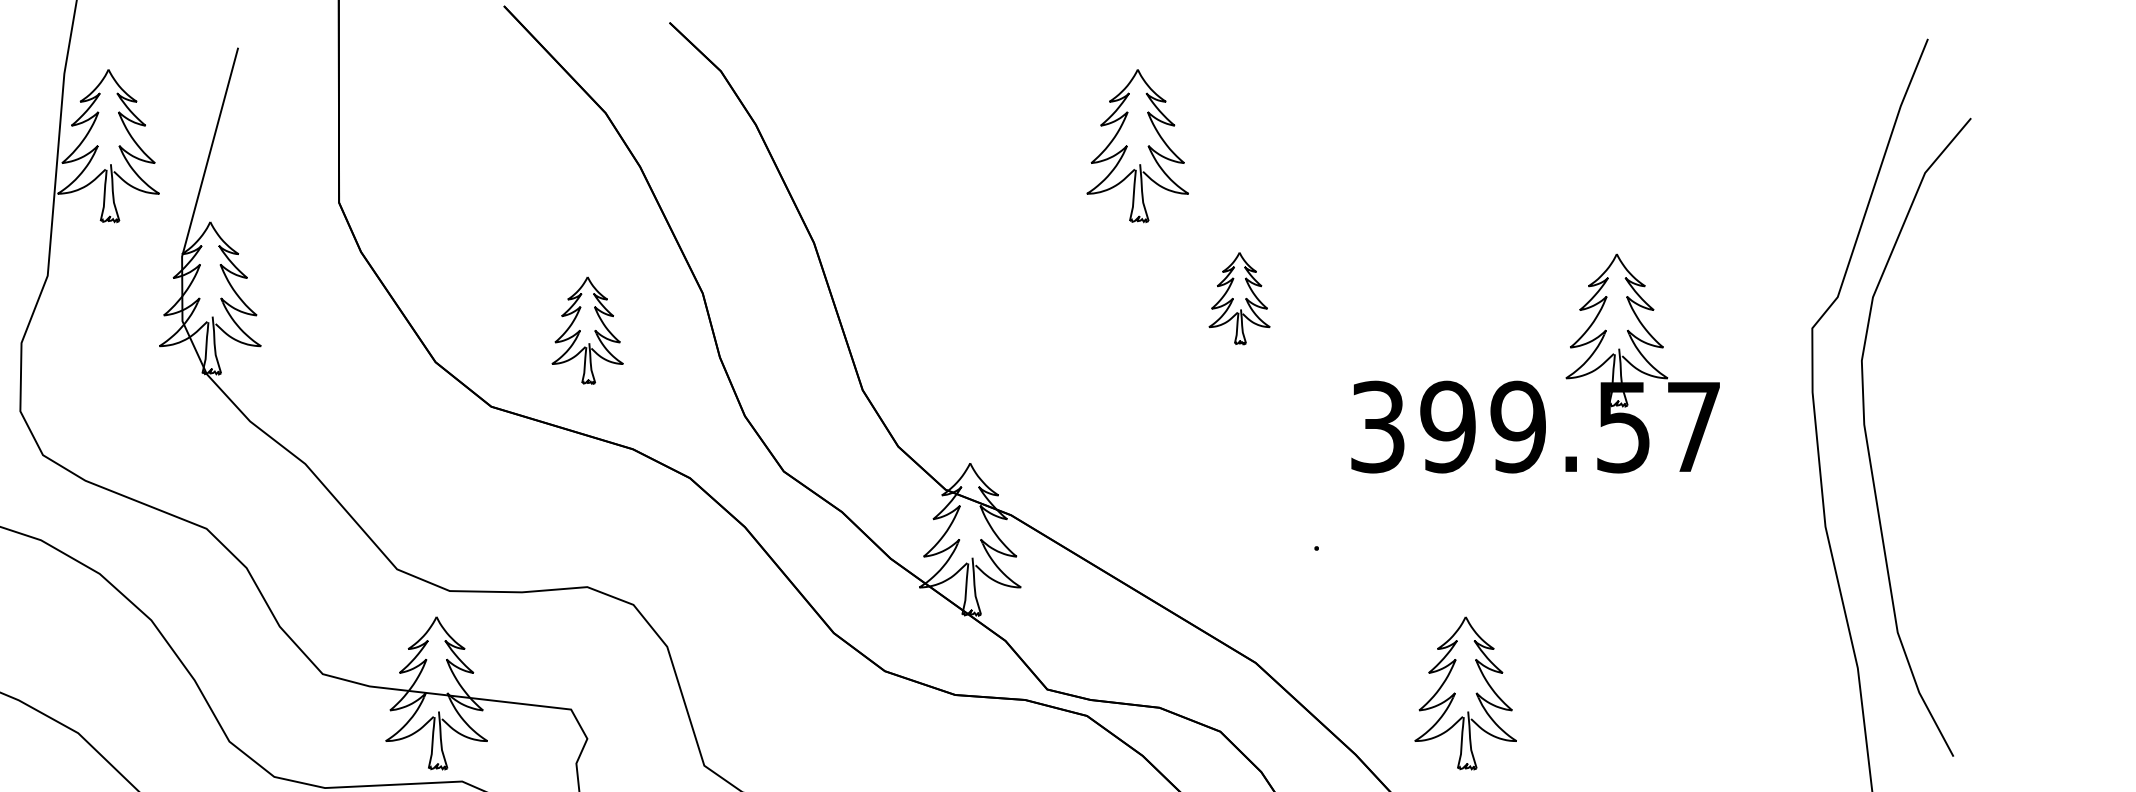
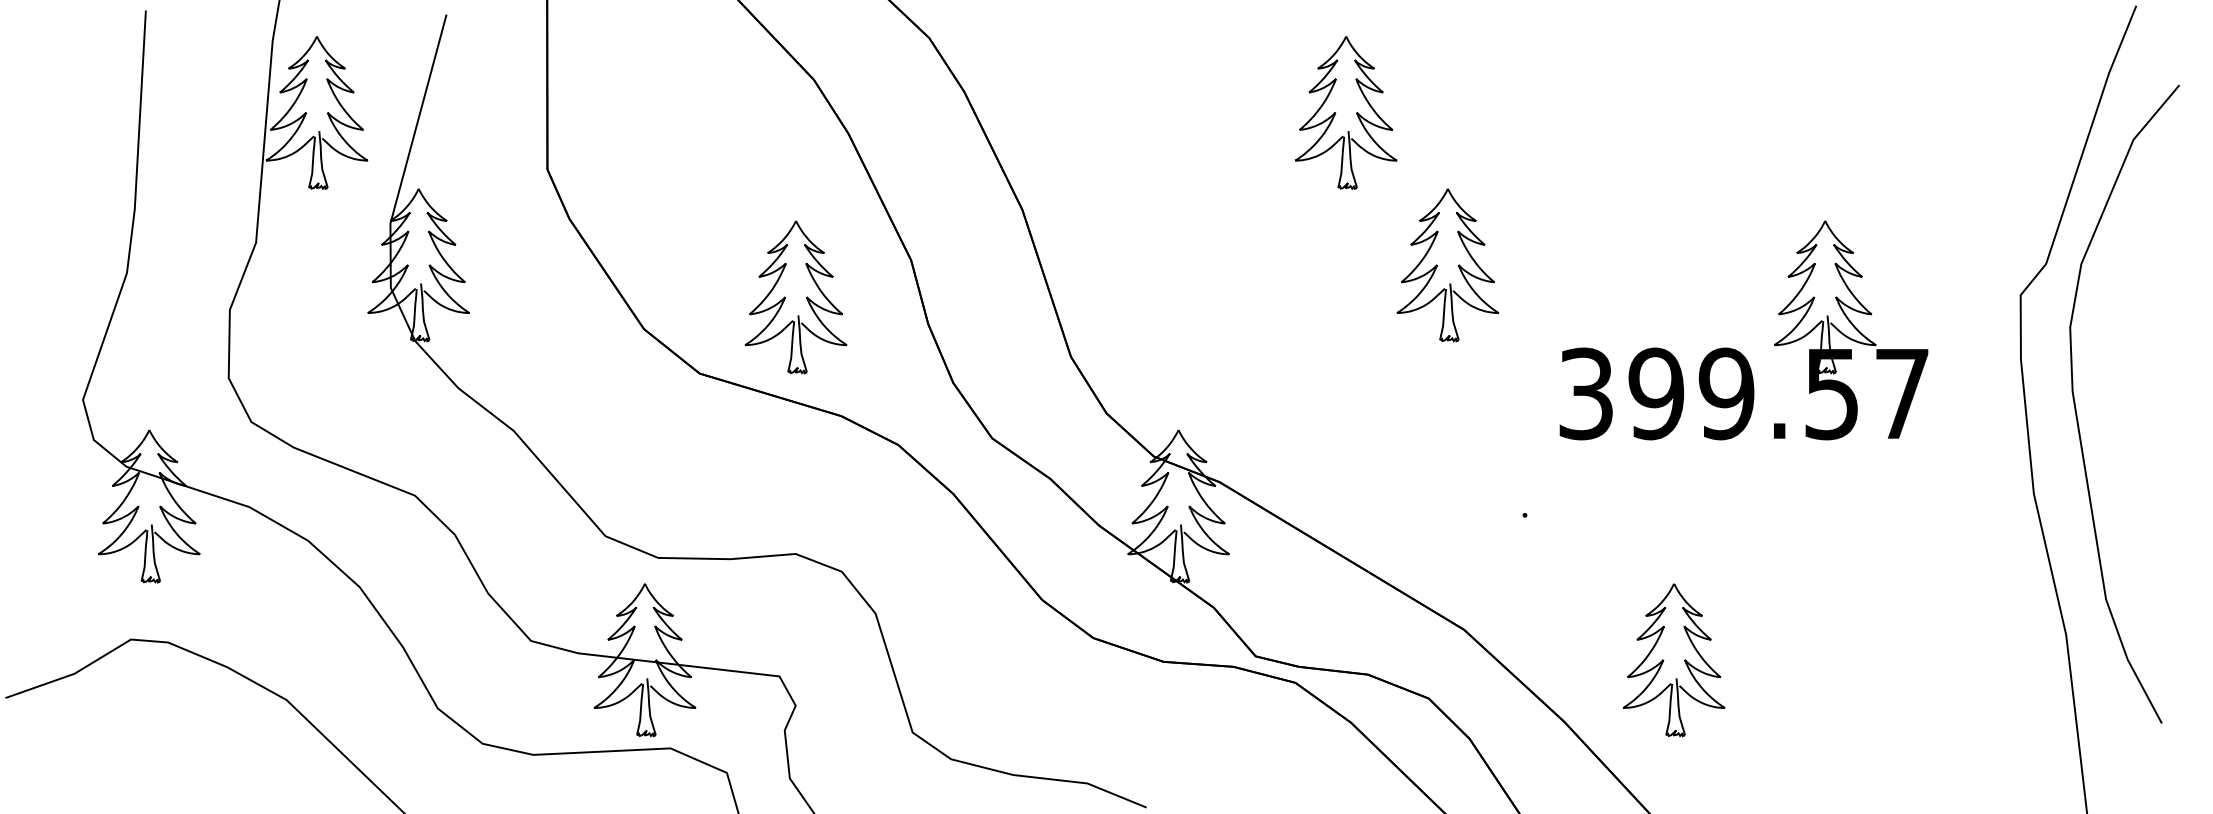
part: (1239, 298) -> (1447, 265), size x1.67
part: (587, 330) -> (795, 297), size x1.43

